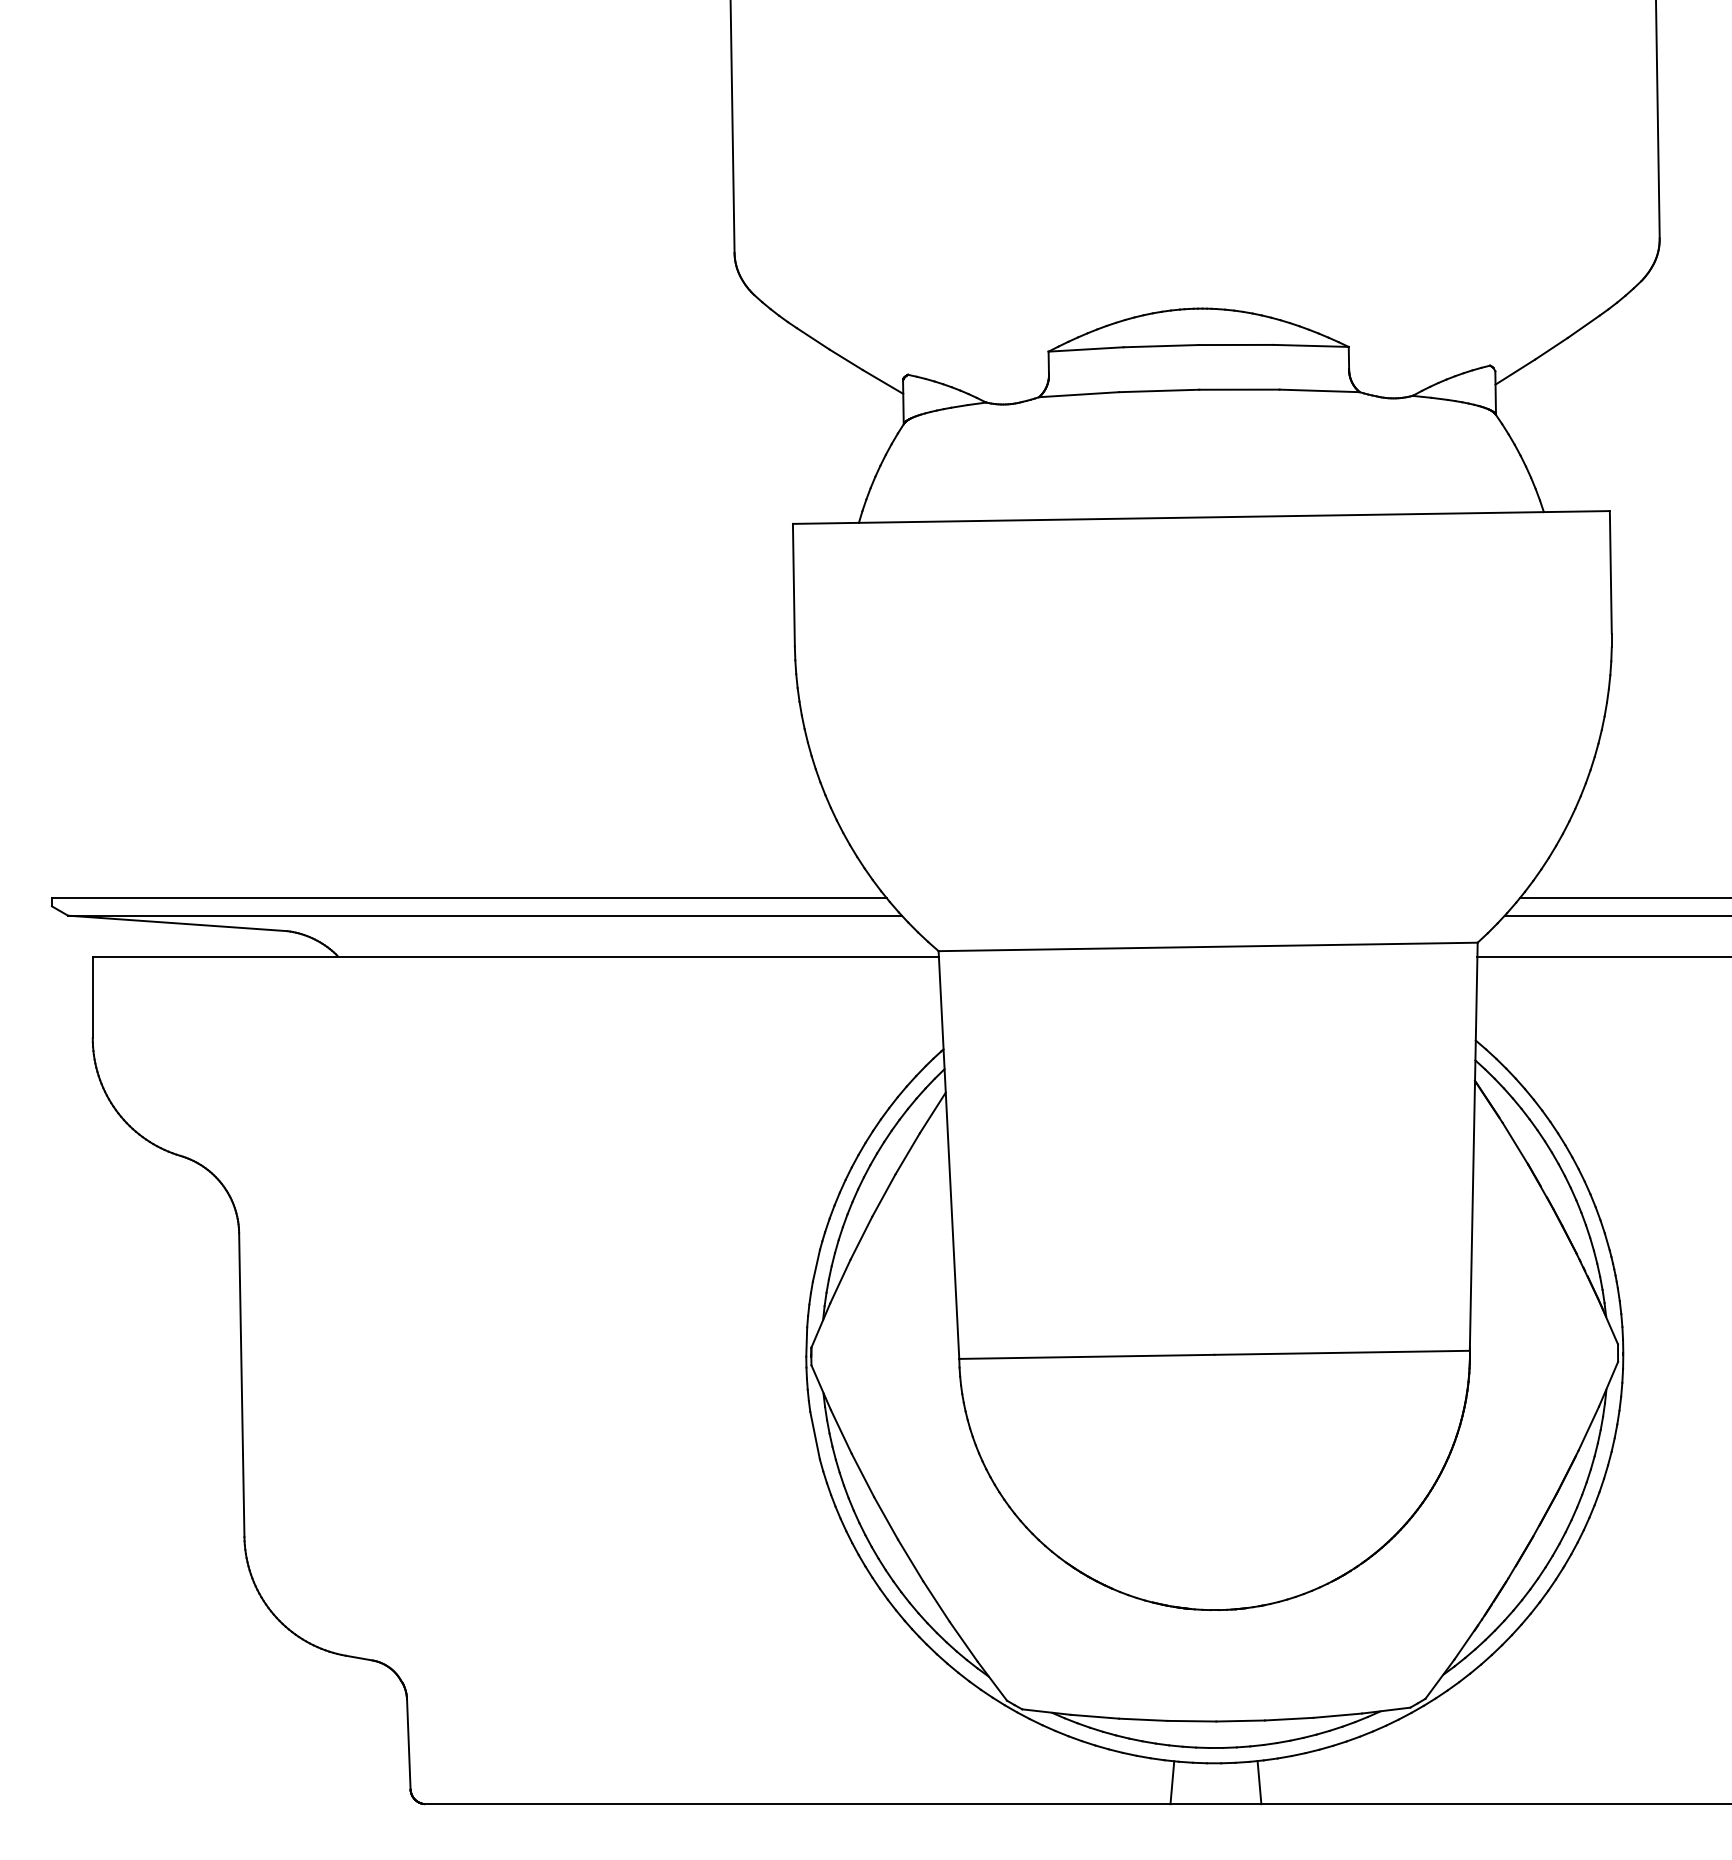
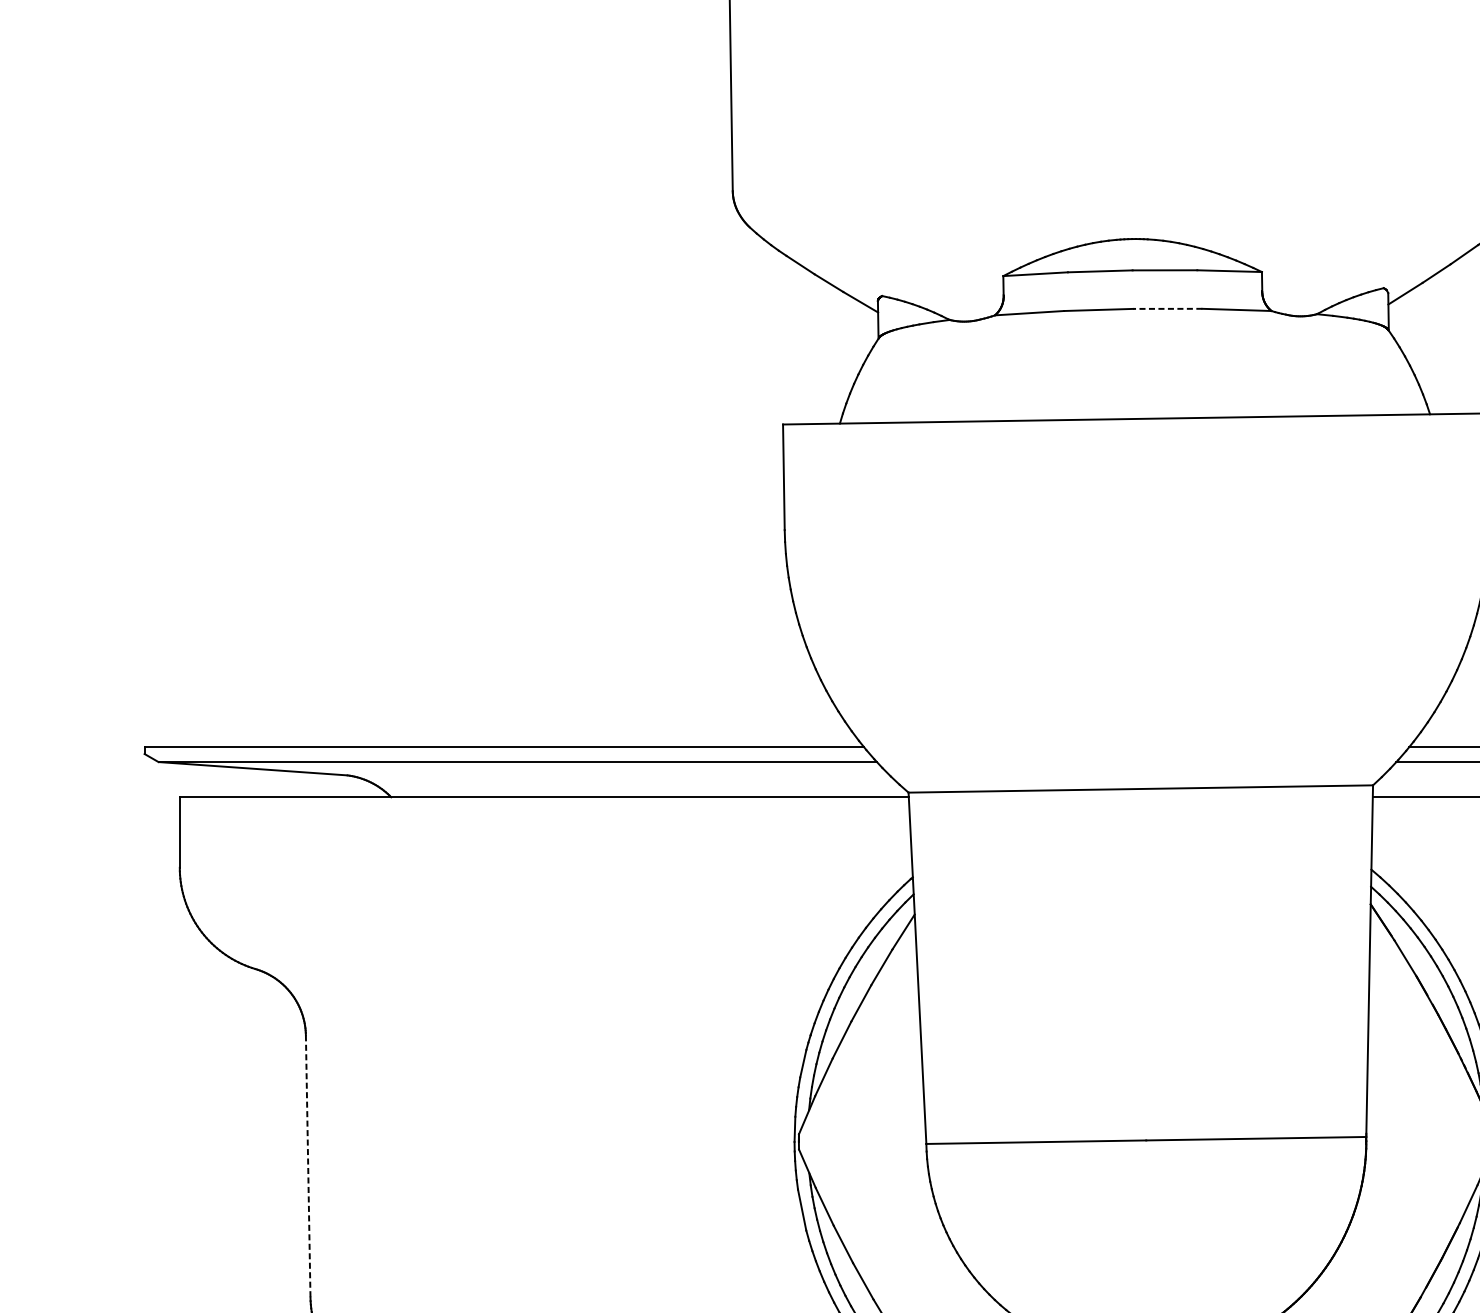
line: (1238, 389) -> (1166, 308), solid -> dashed
line: (241, 1385) -> (307, 1166), solid -> dashed

